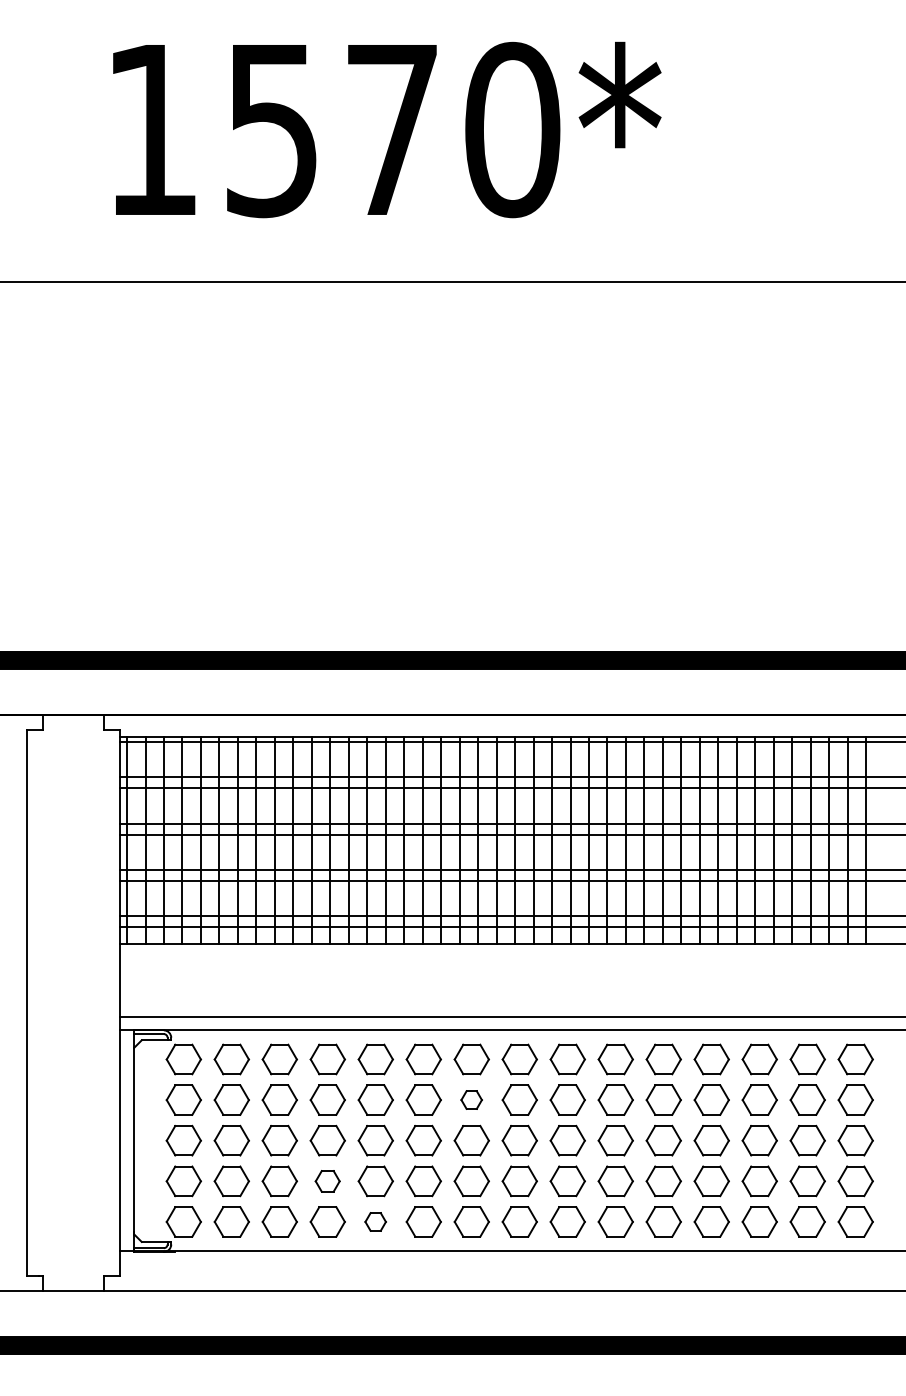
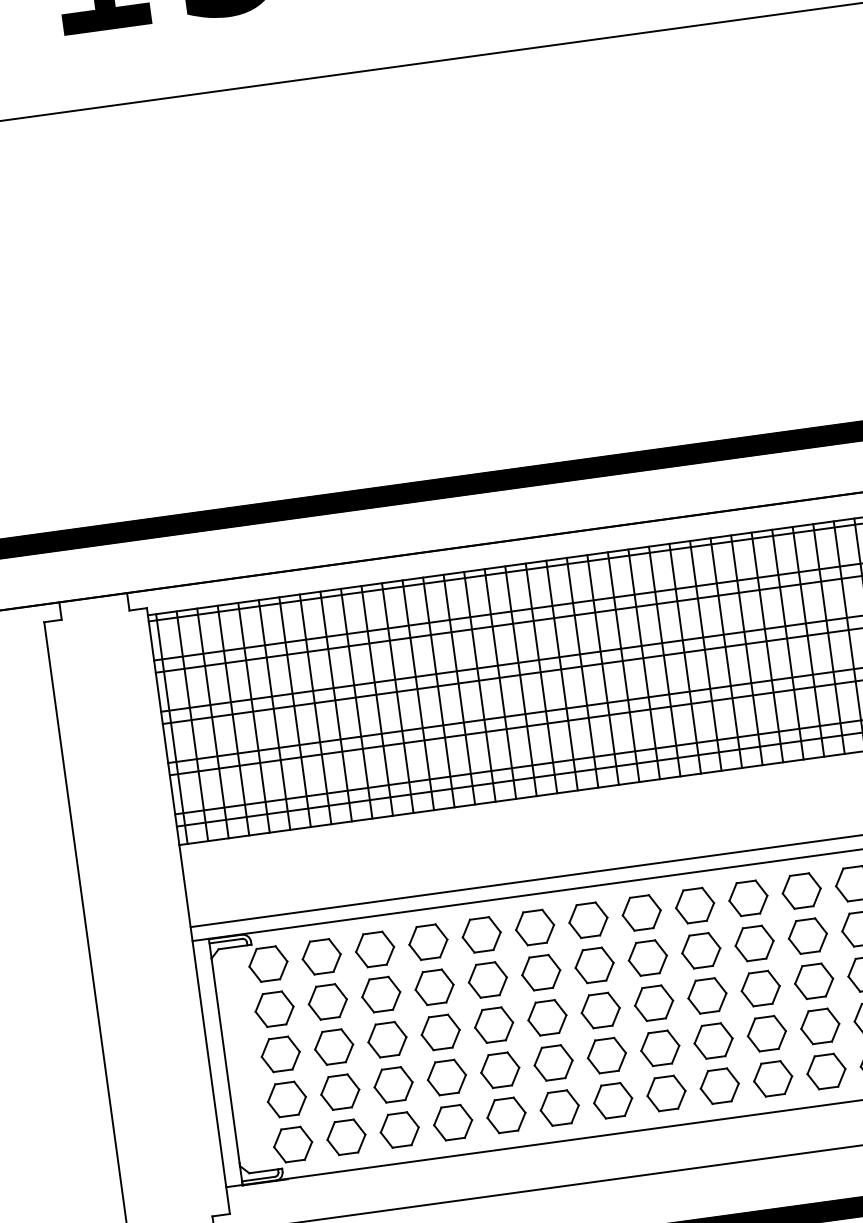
part: (471, 1099) -> (594, 964), size x1.67
part: (327, 1181) -> (446, 1077), size x1.43
part: (375, 1221) -> (506, 1114), size x1.67

